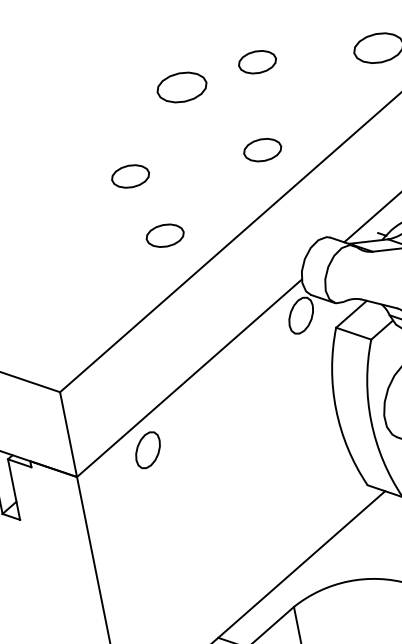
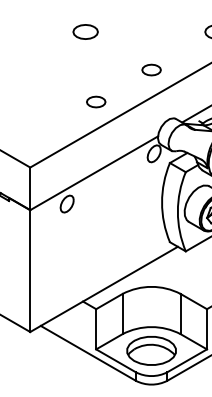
part: (257, 61) -> (157, 26), removed
part: (181, 86) -> (85, 31), moved
part: (130, 175) -> (85, 69), removed

